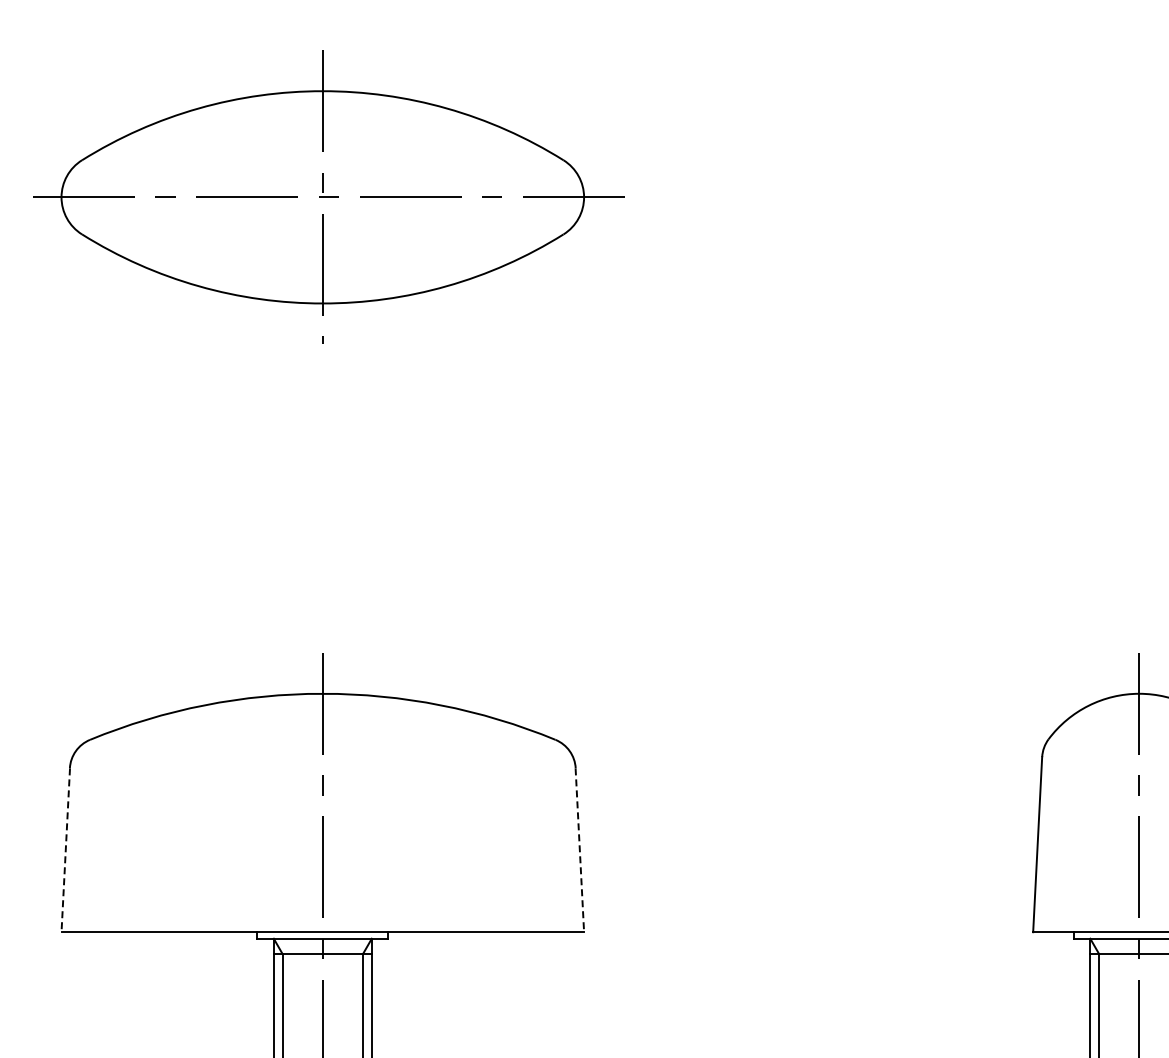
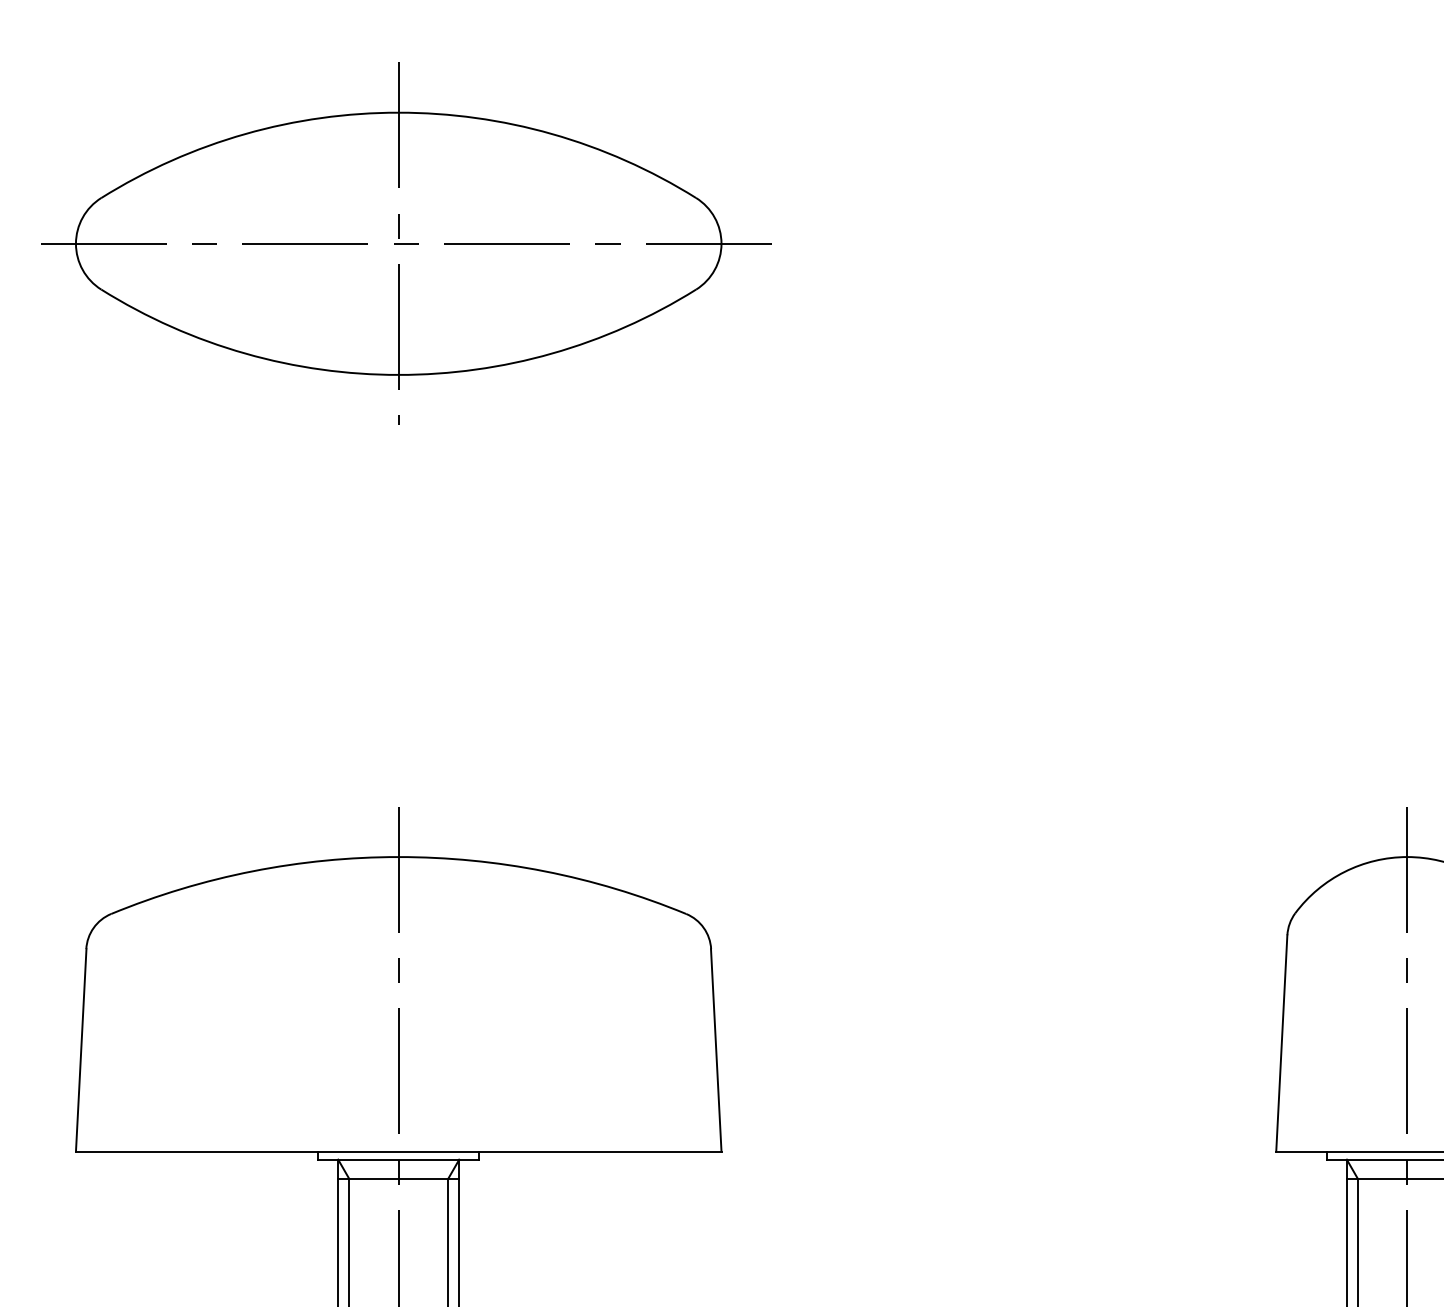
line: (65, 850) -> (80, 1050), dashed -> solid
line: (579, 850) -> (715, 1050), dashed -> solid

